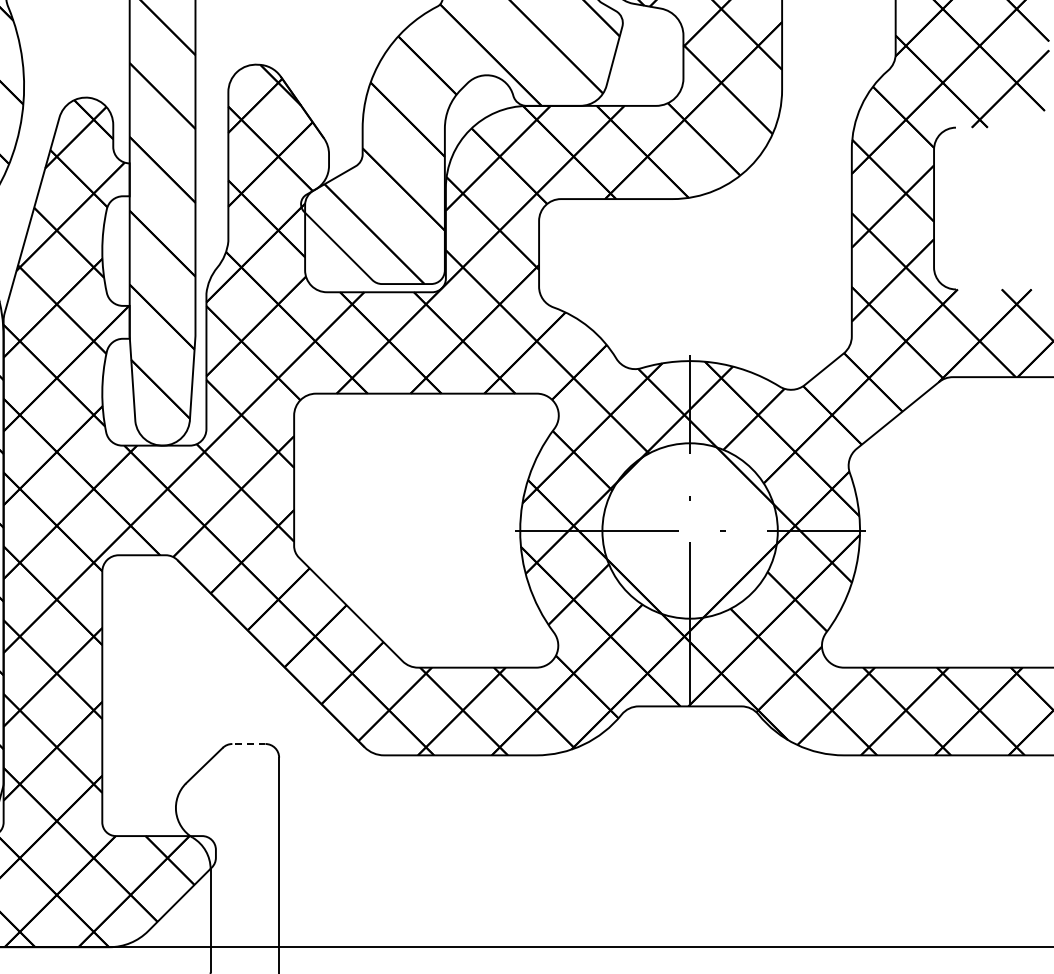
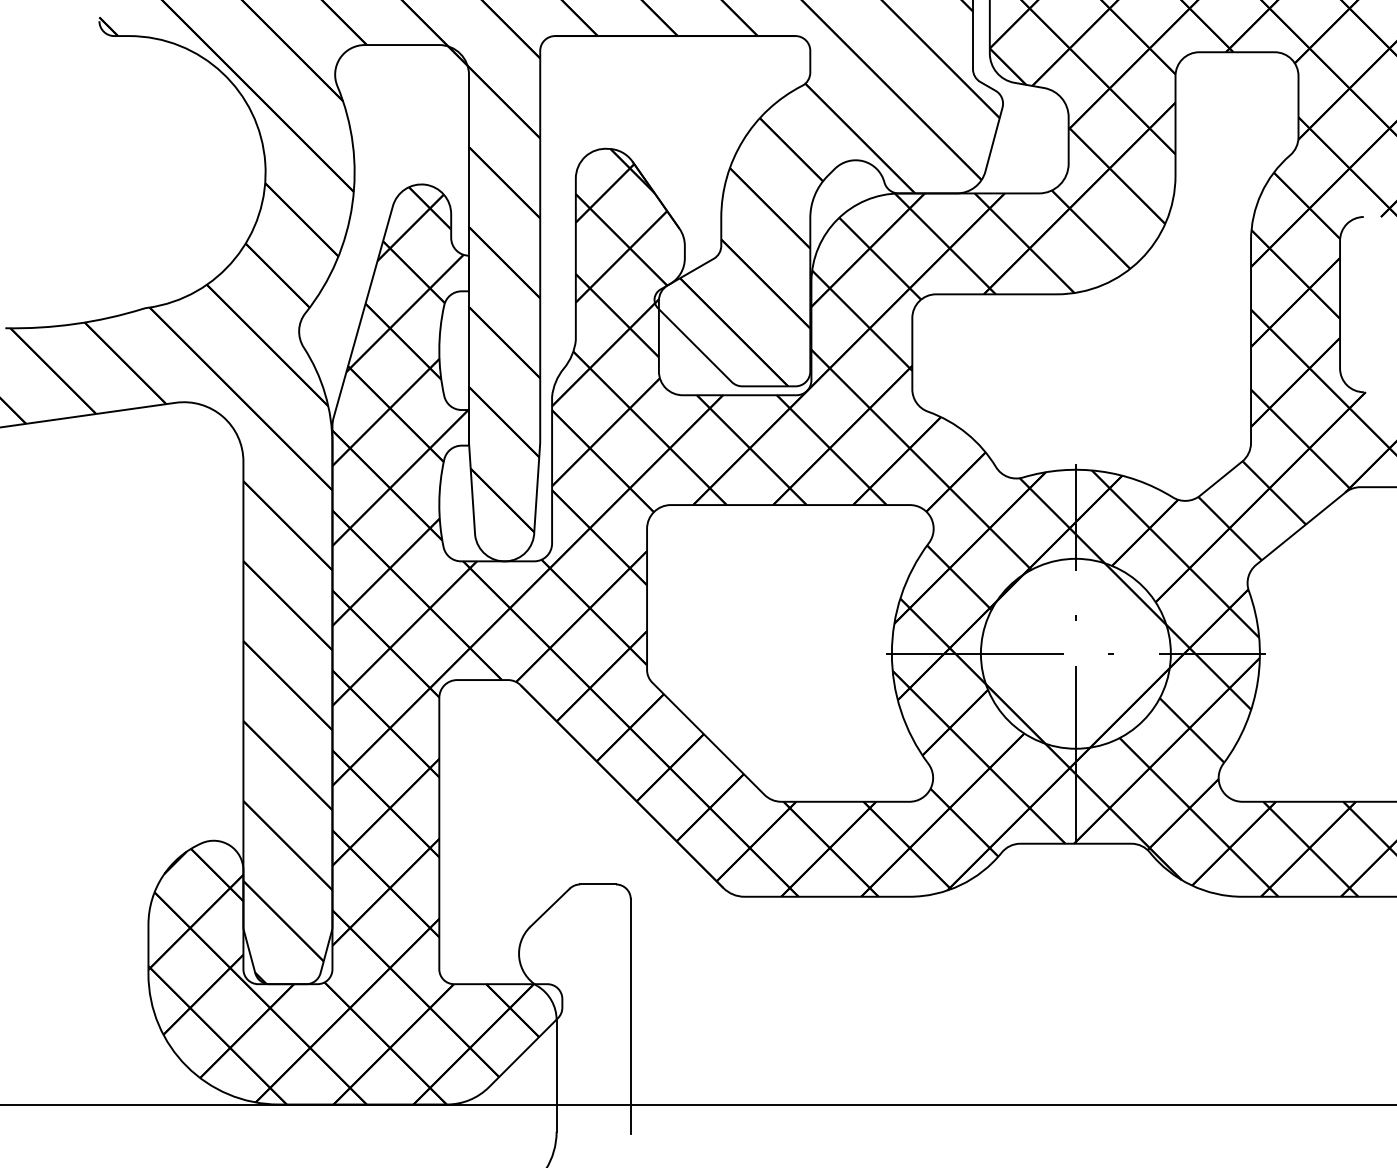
line: (249, 744) -> (598, 884), dashed -> solid

